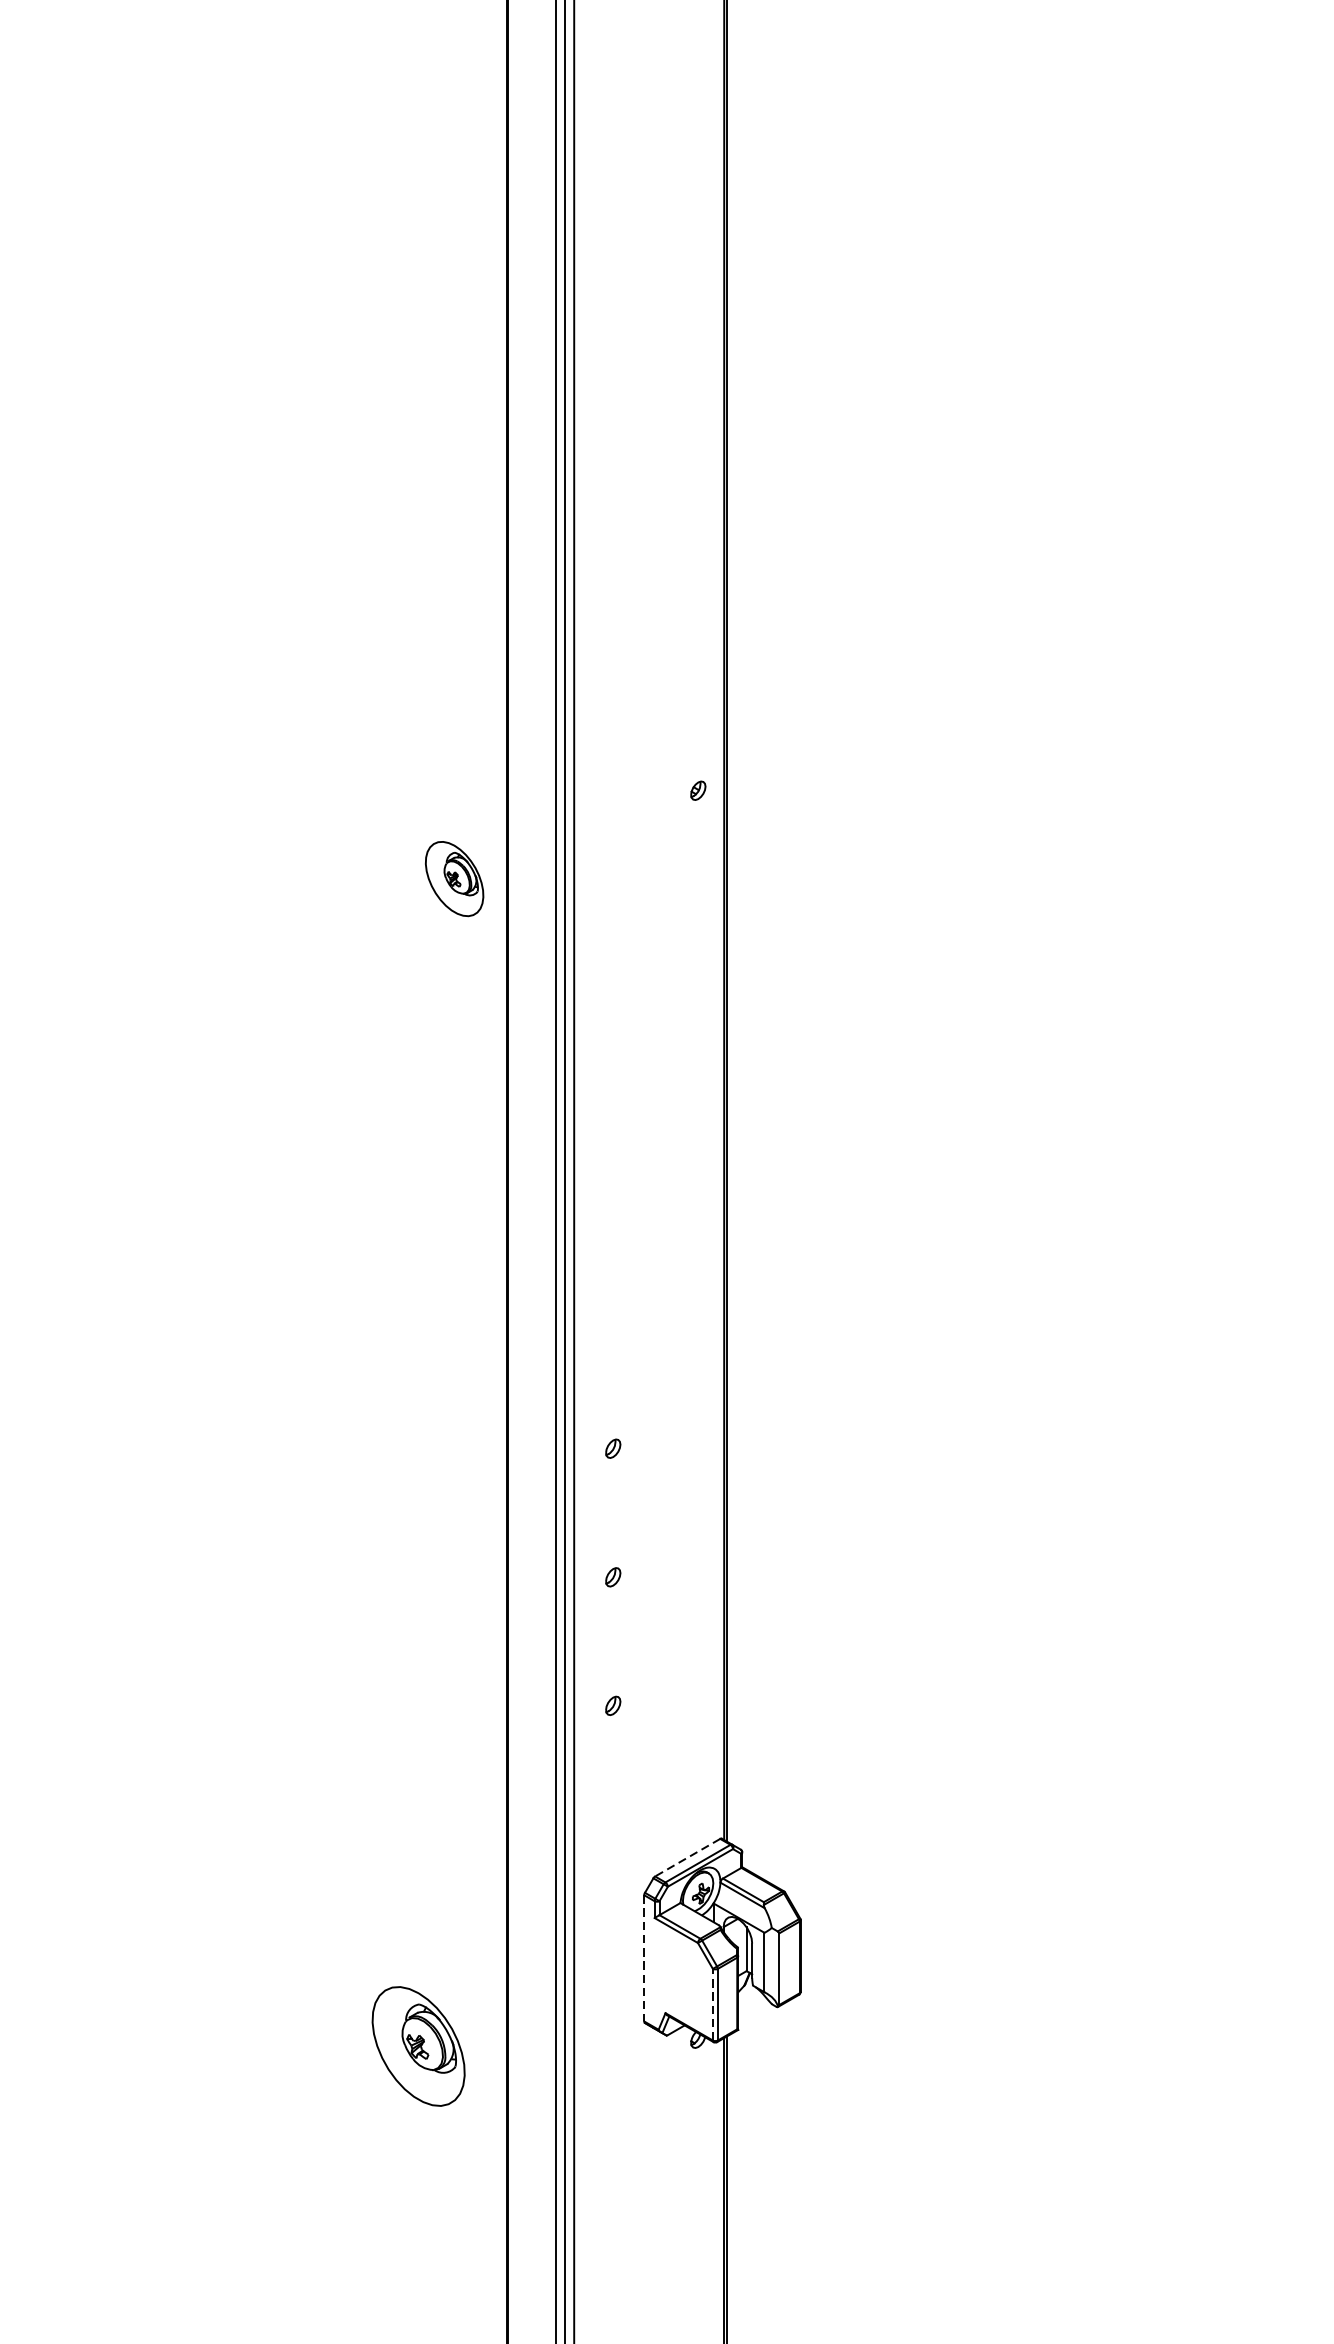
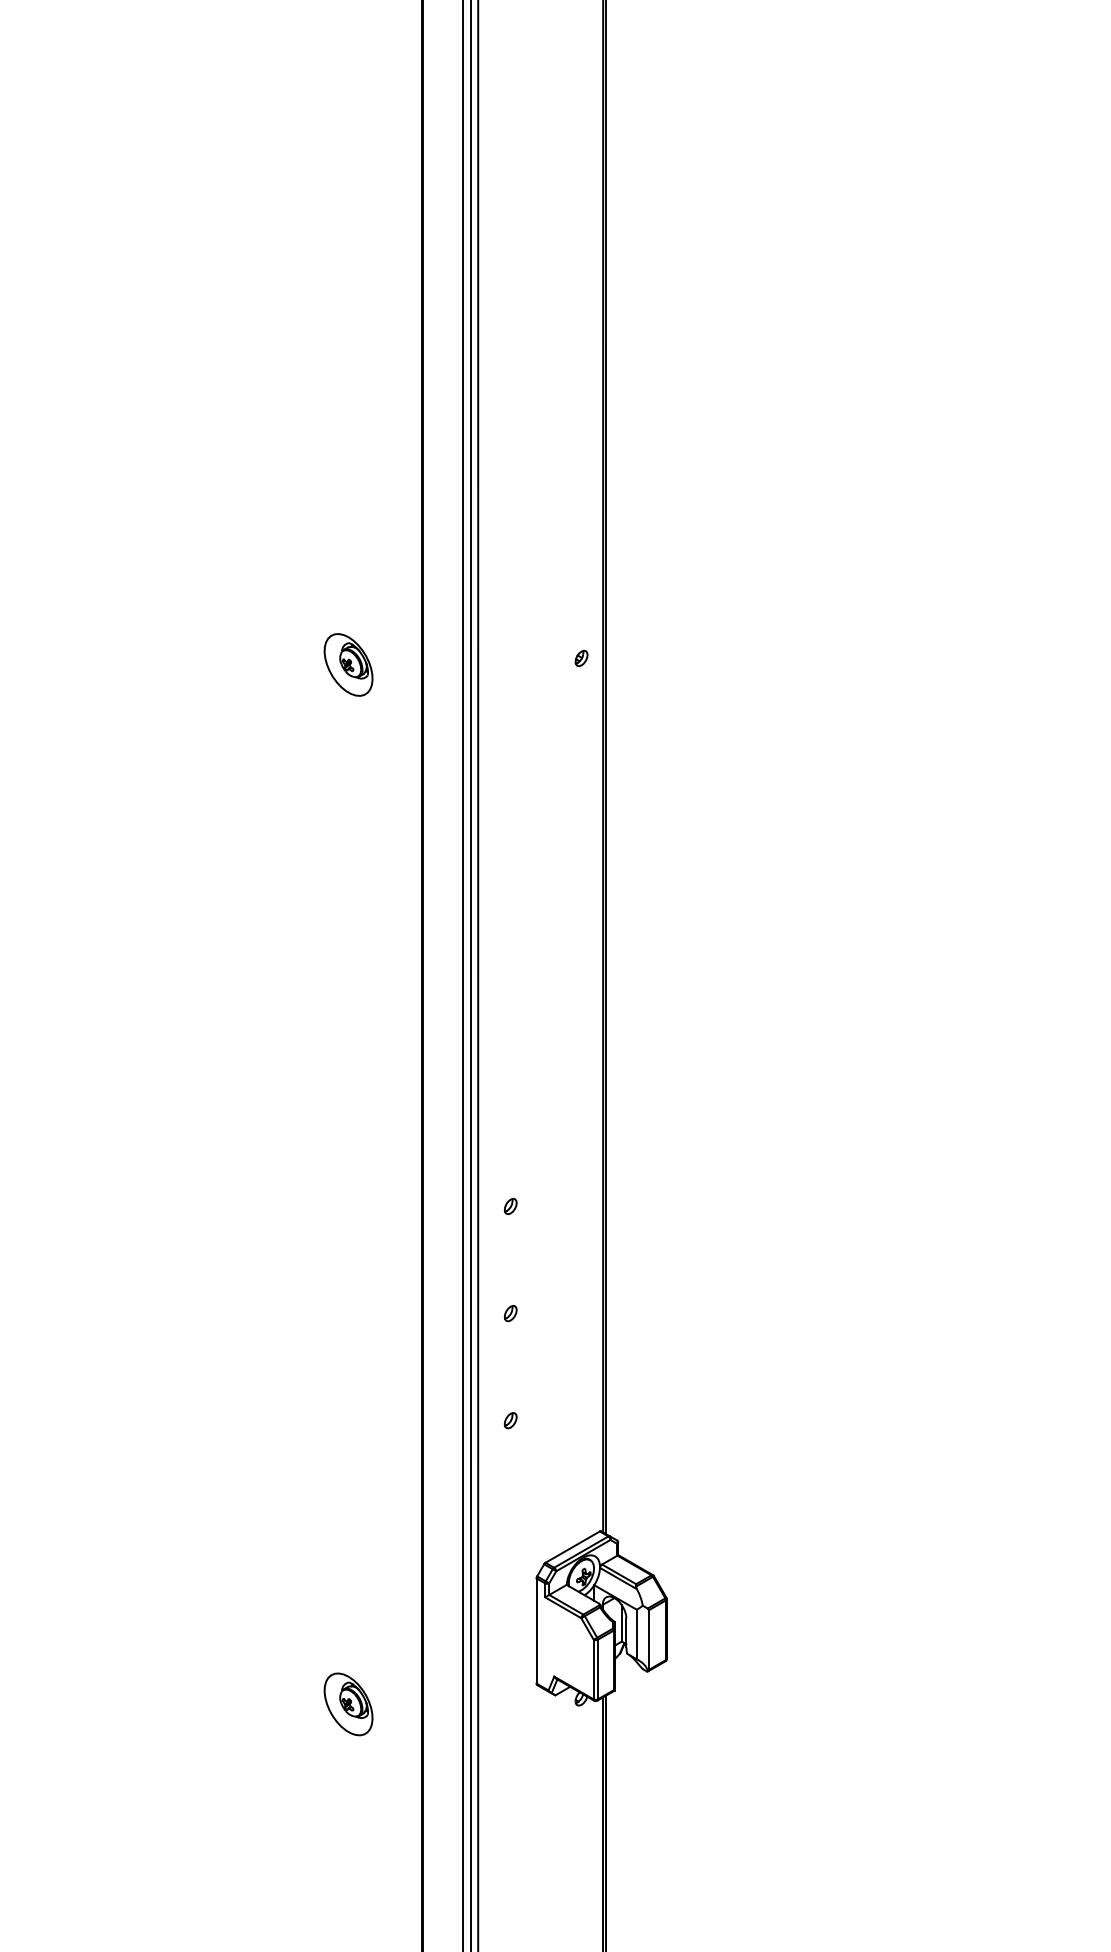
part: (454, 878) -> (348, 664), moved
line: (687, 1858) -> (572, 1547), dashed -> solid
line: (644, 1957) -> (536, 1630), dashed -> solid
line: (712, 2004) -> (593, 1669), dashed -> solid
part: (418, 2046) -> (348, 1704), size x0.62

